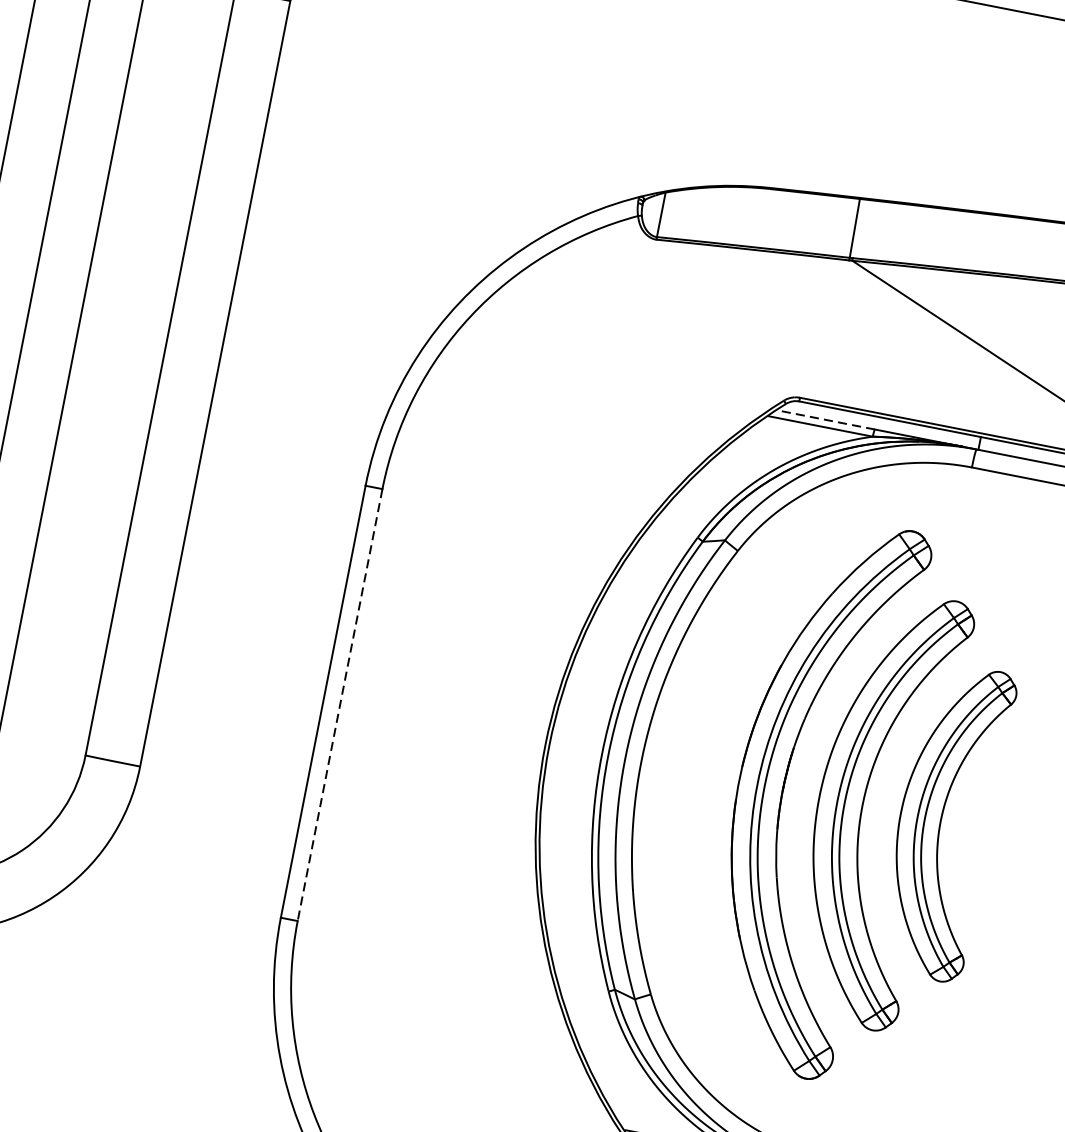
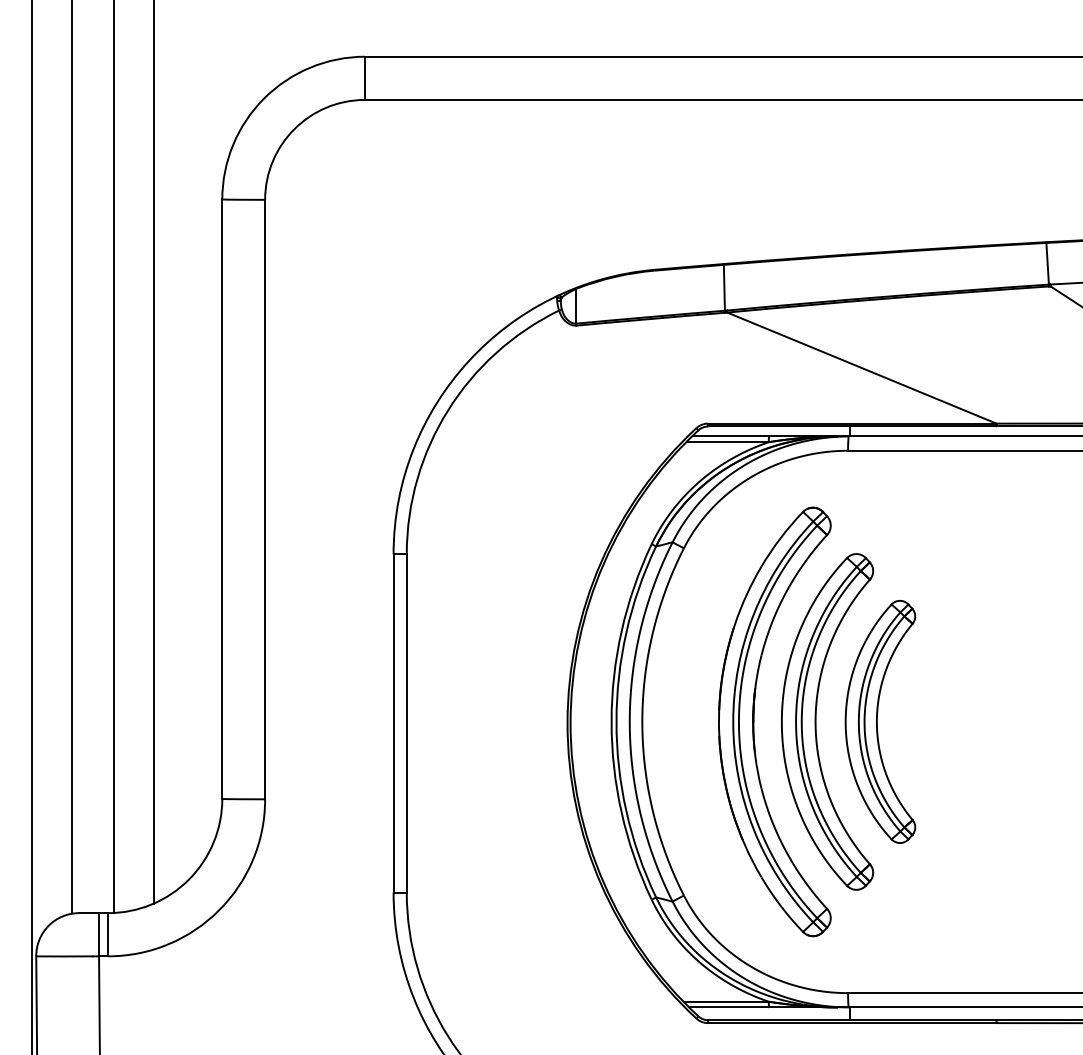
line: (825, 419) -> (730, 436), dashed -> solid
line: (339, 705) -> (406, 723), dashed -> solid

